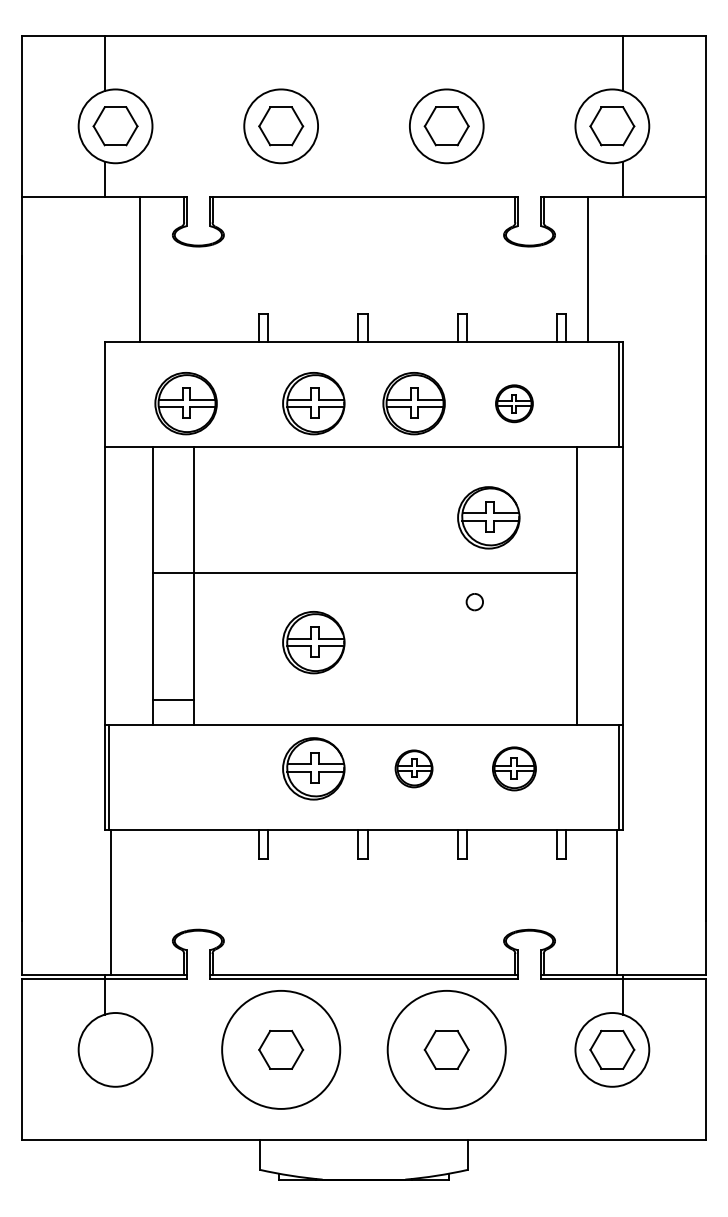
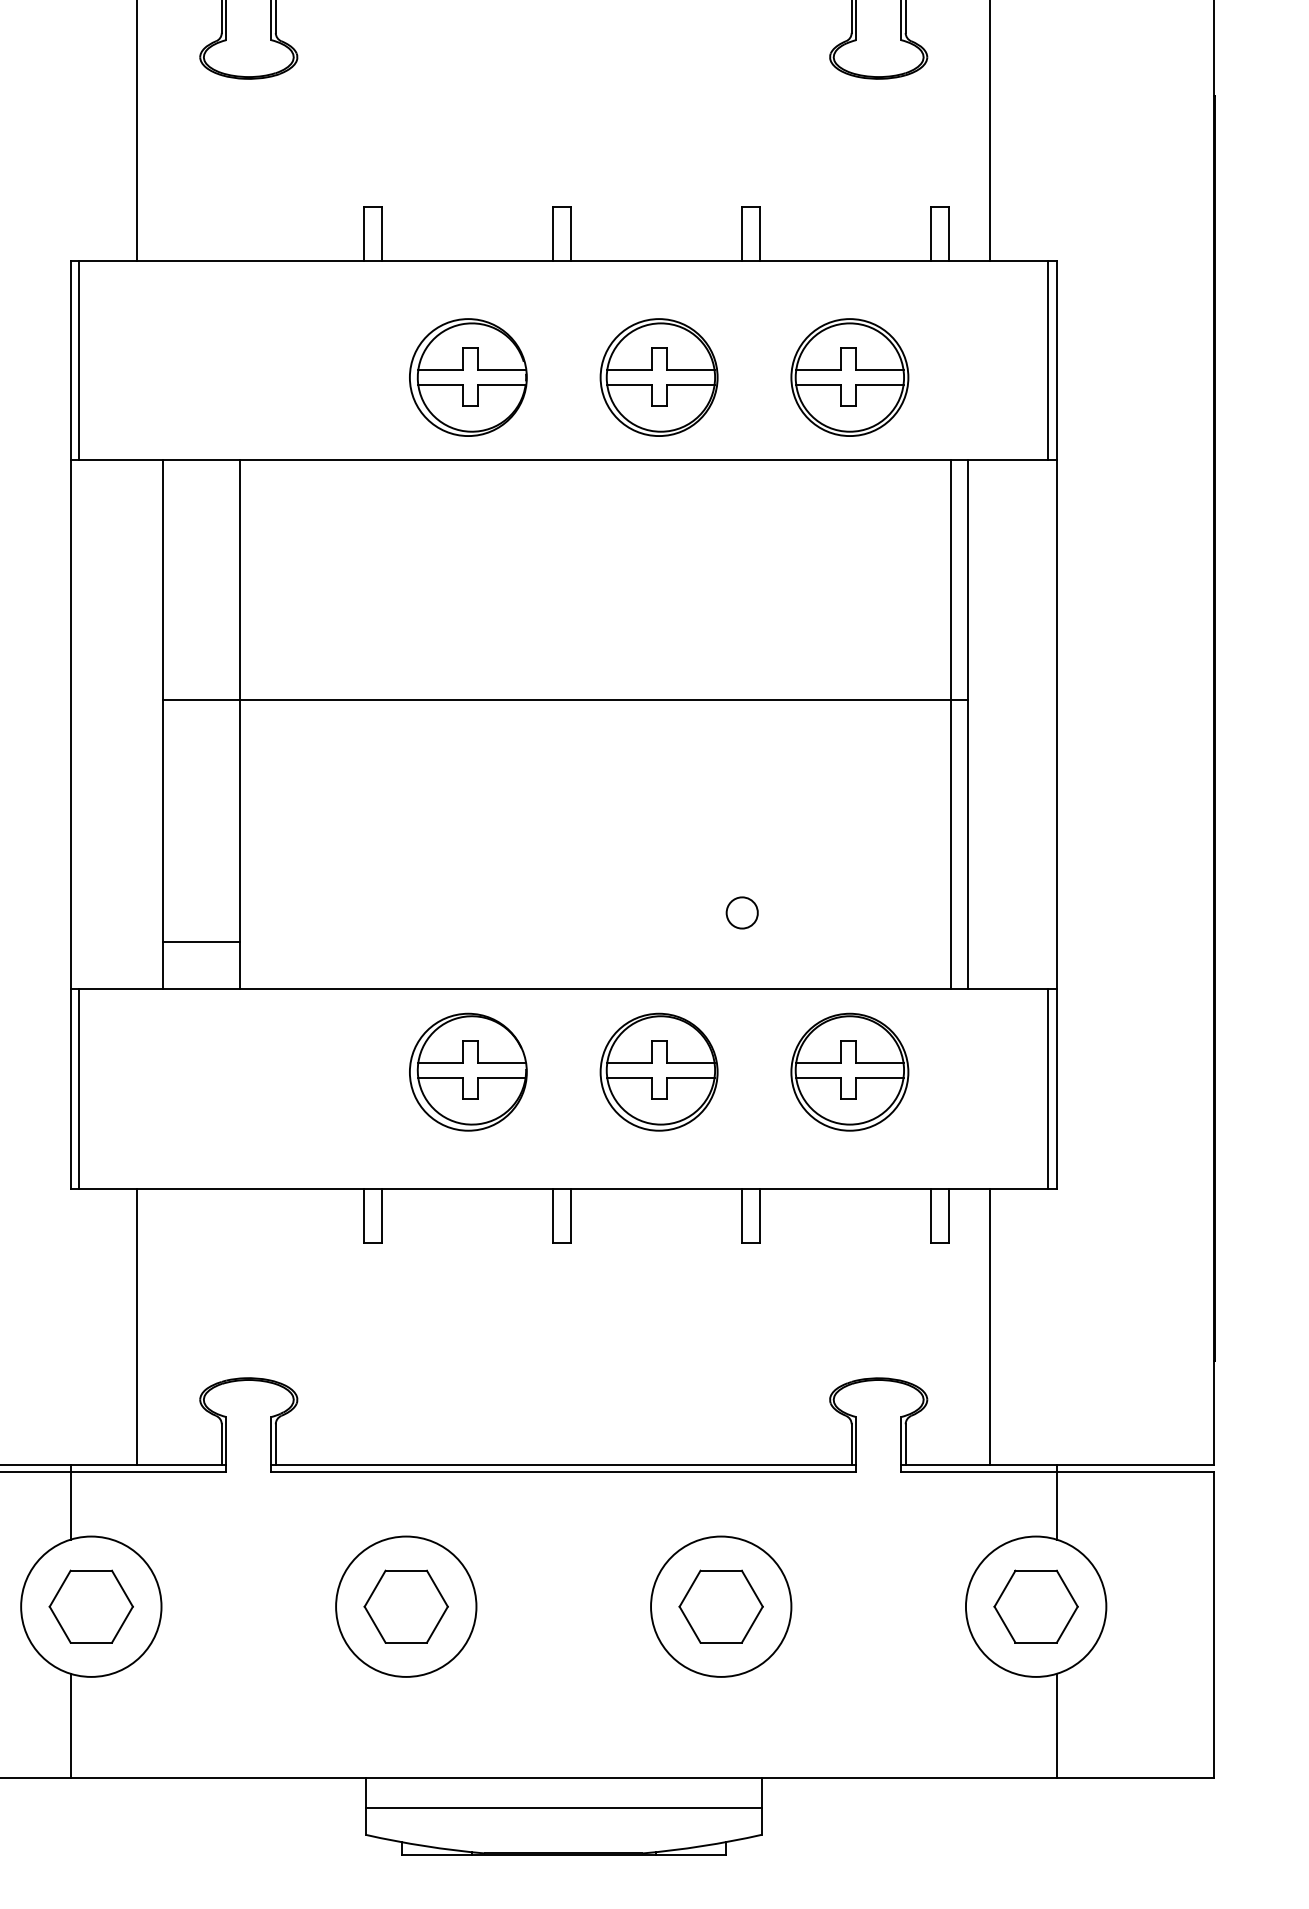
line: (109, 394) -> (79, 360), added
part: (185, 403) -> (224, 377), removed
part: (514, 403) -> (850, 377), size x1.67
part: (488, 517) -> (800, 594), removed
line: (567, 586) -> (950, 725), added
part: (474, 602) -> (741, 913), moved
part: (313, 642) -> (467, 831), removed
part: (413, 768) -> (657, 1071), size x1.67
part: (514, 768) -> (850, 1071), size x1.43
line: (110, 902) -> (136, 1326), moved
line: (617, 902) -> (990, 1326), moved
part: (115, 1049) -> (91, 1605), added
circle: (281, 1049) -> (406, 1605), size x0.62
circle: (446, 1049) -> (720, 1605), size x0.62
line: (104, 1112) -> (70, 1725), added
line: (623, 1112) -> (1057, 1725), added
line: (363, 1155) -> (562, 1807), added

